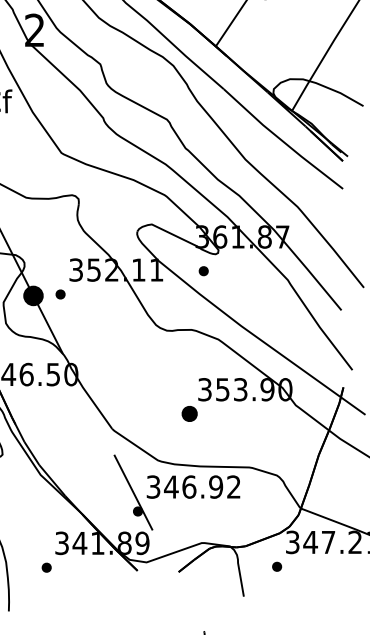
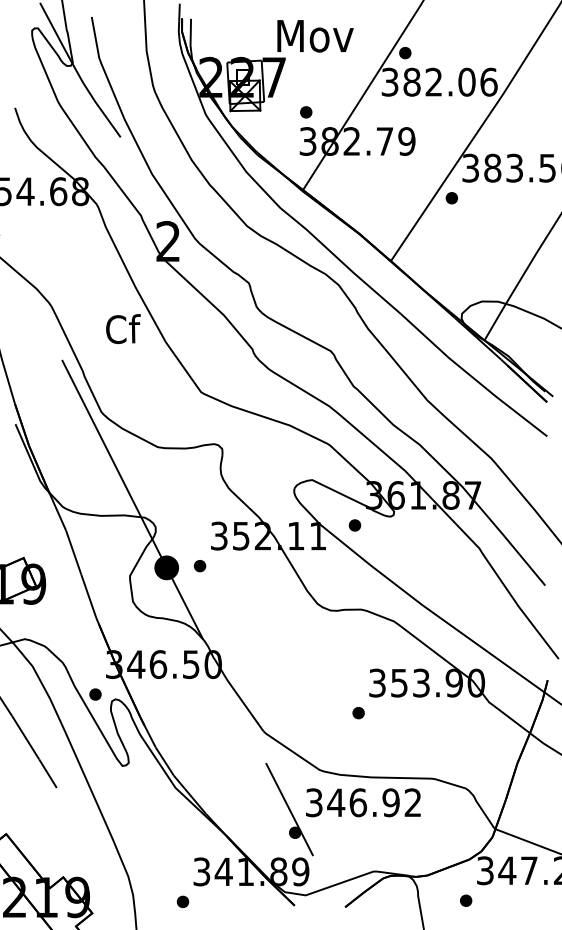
part: (203, 271) -> (354, 525), moved
part: (189, 414) -> (358, 713), size x0.62

